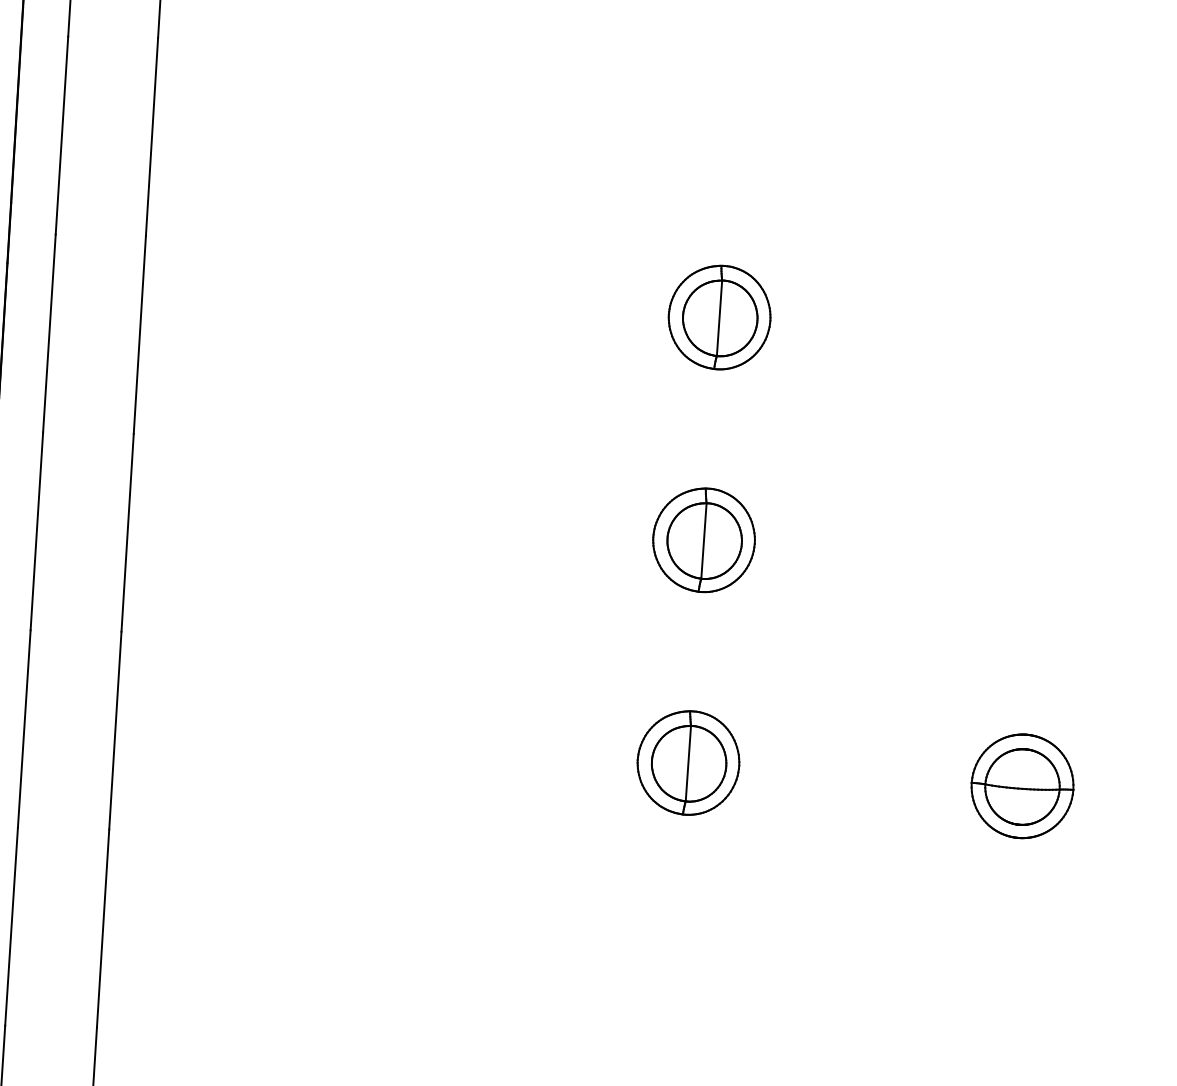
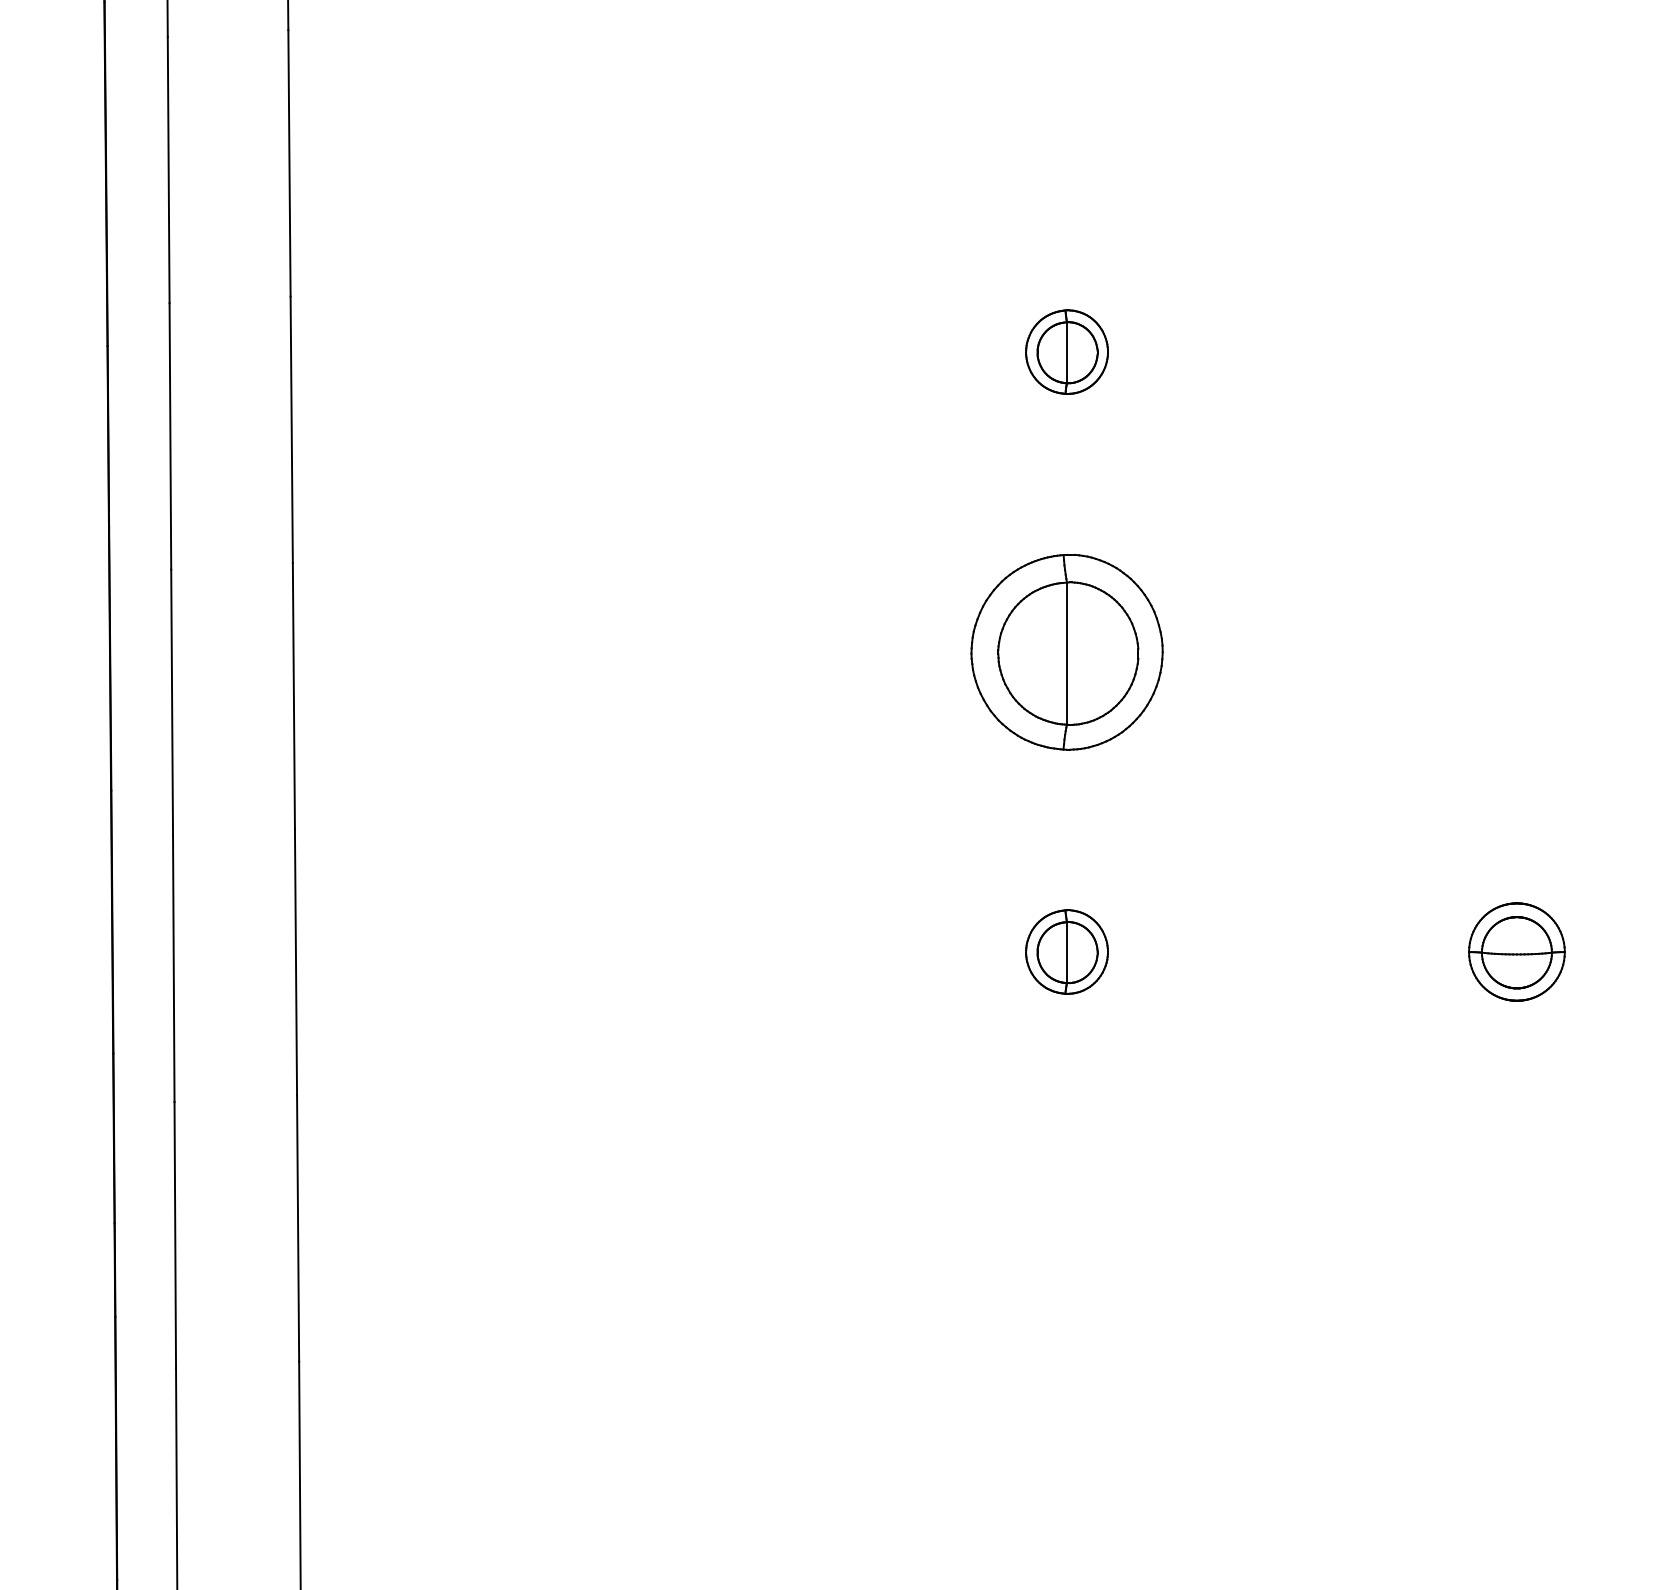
part: (719, 316) -> (1066, 351), size x0.6
part: (703, 539) -> (1066, 651), size x1.4
part: (688, 762) -> (1066, 951), size x0.6
part: (1022, 785) -> (1516, 951), size x0.7

